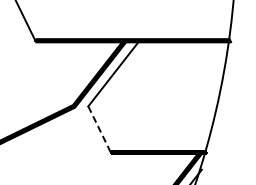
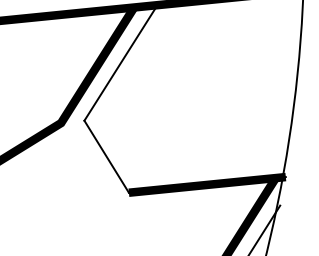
line: (99, 129) -> (106, 156), dashed -> solid

